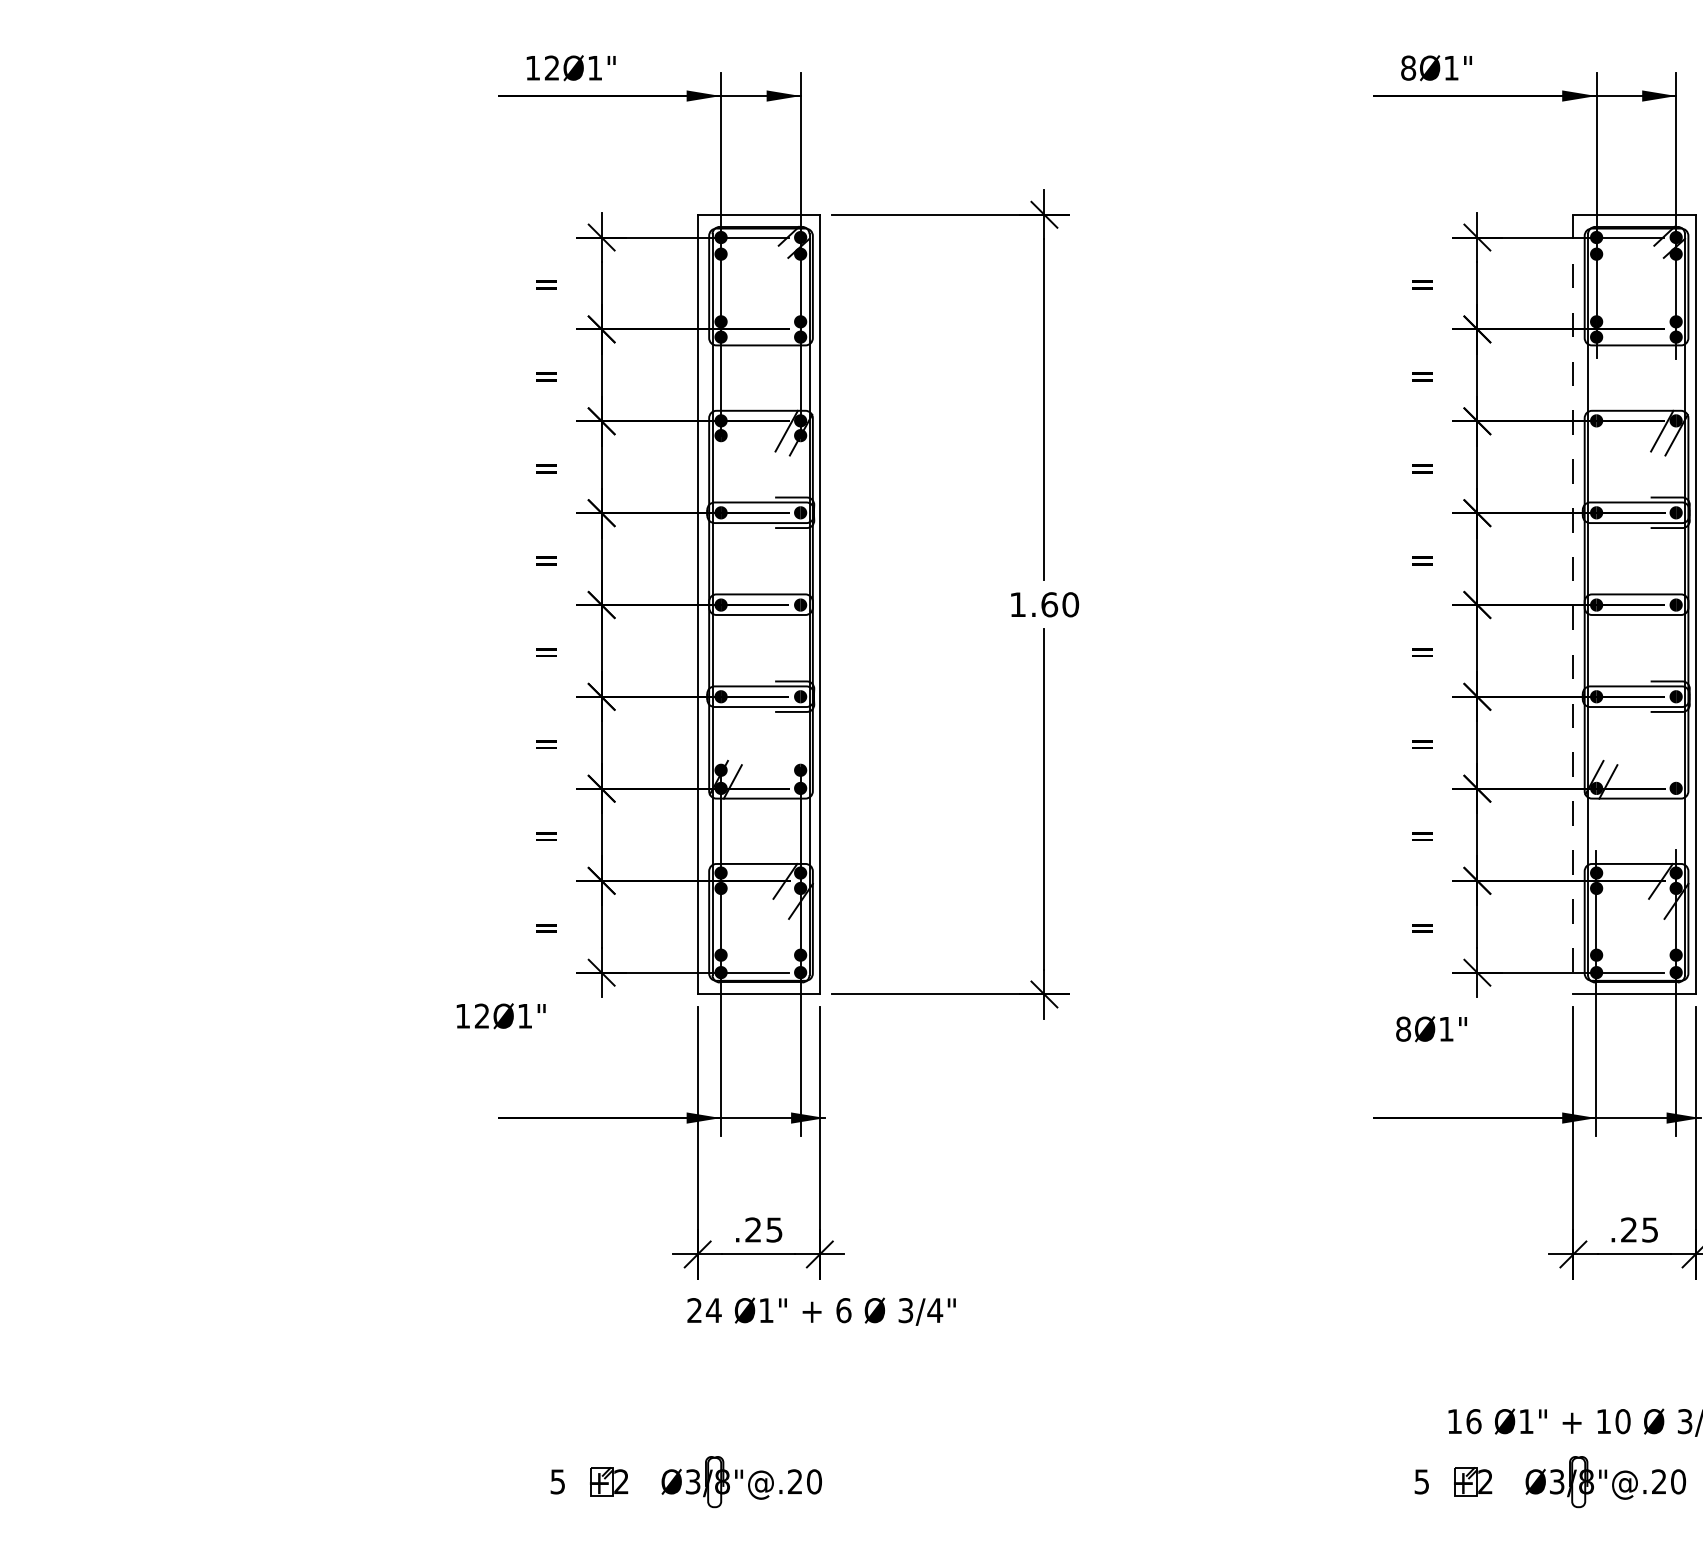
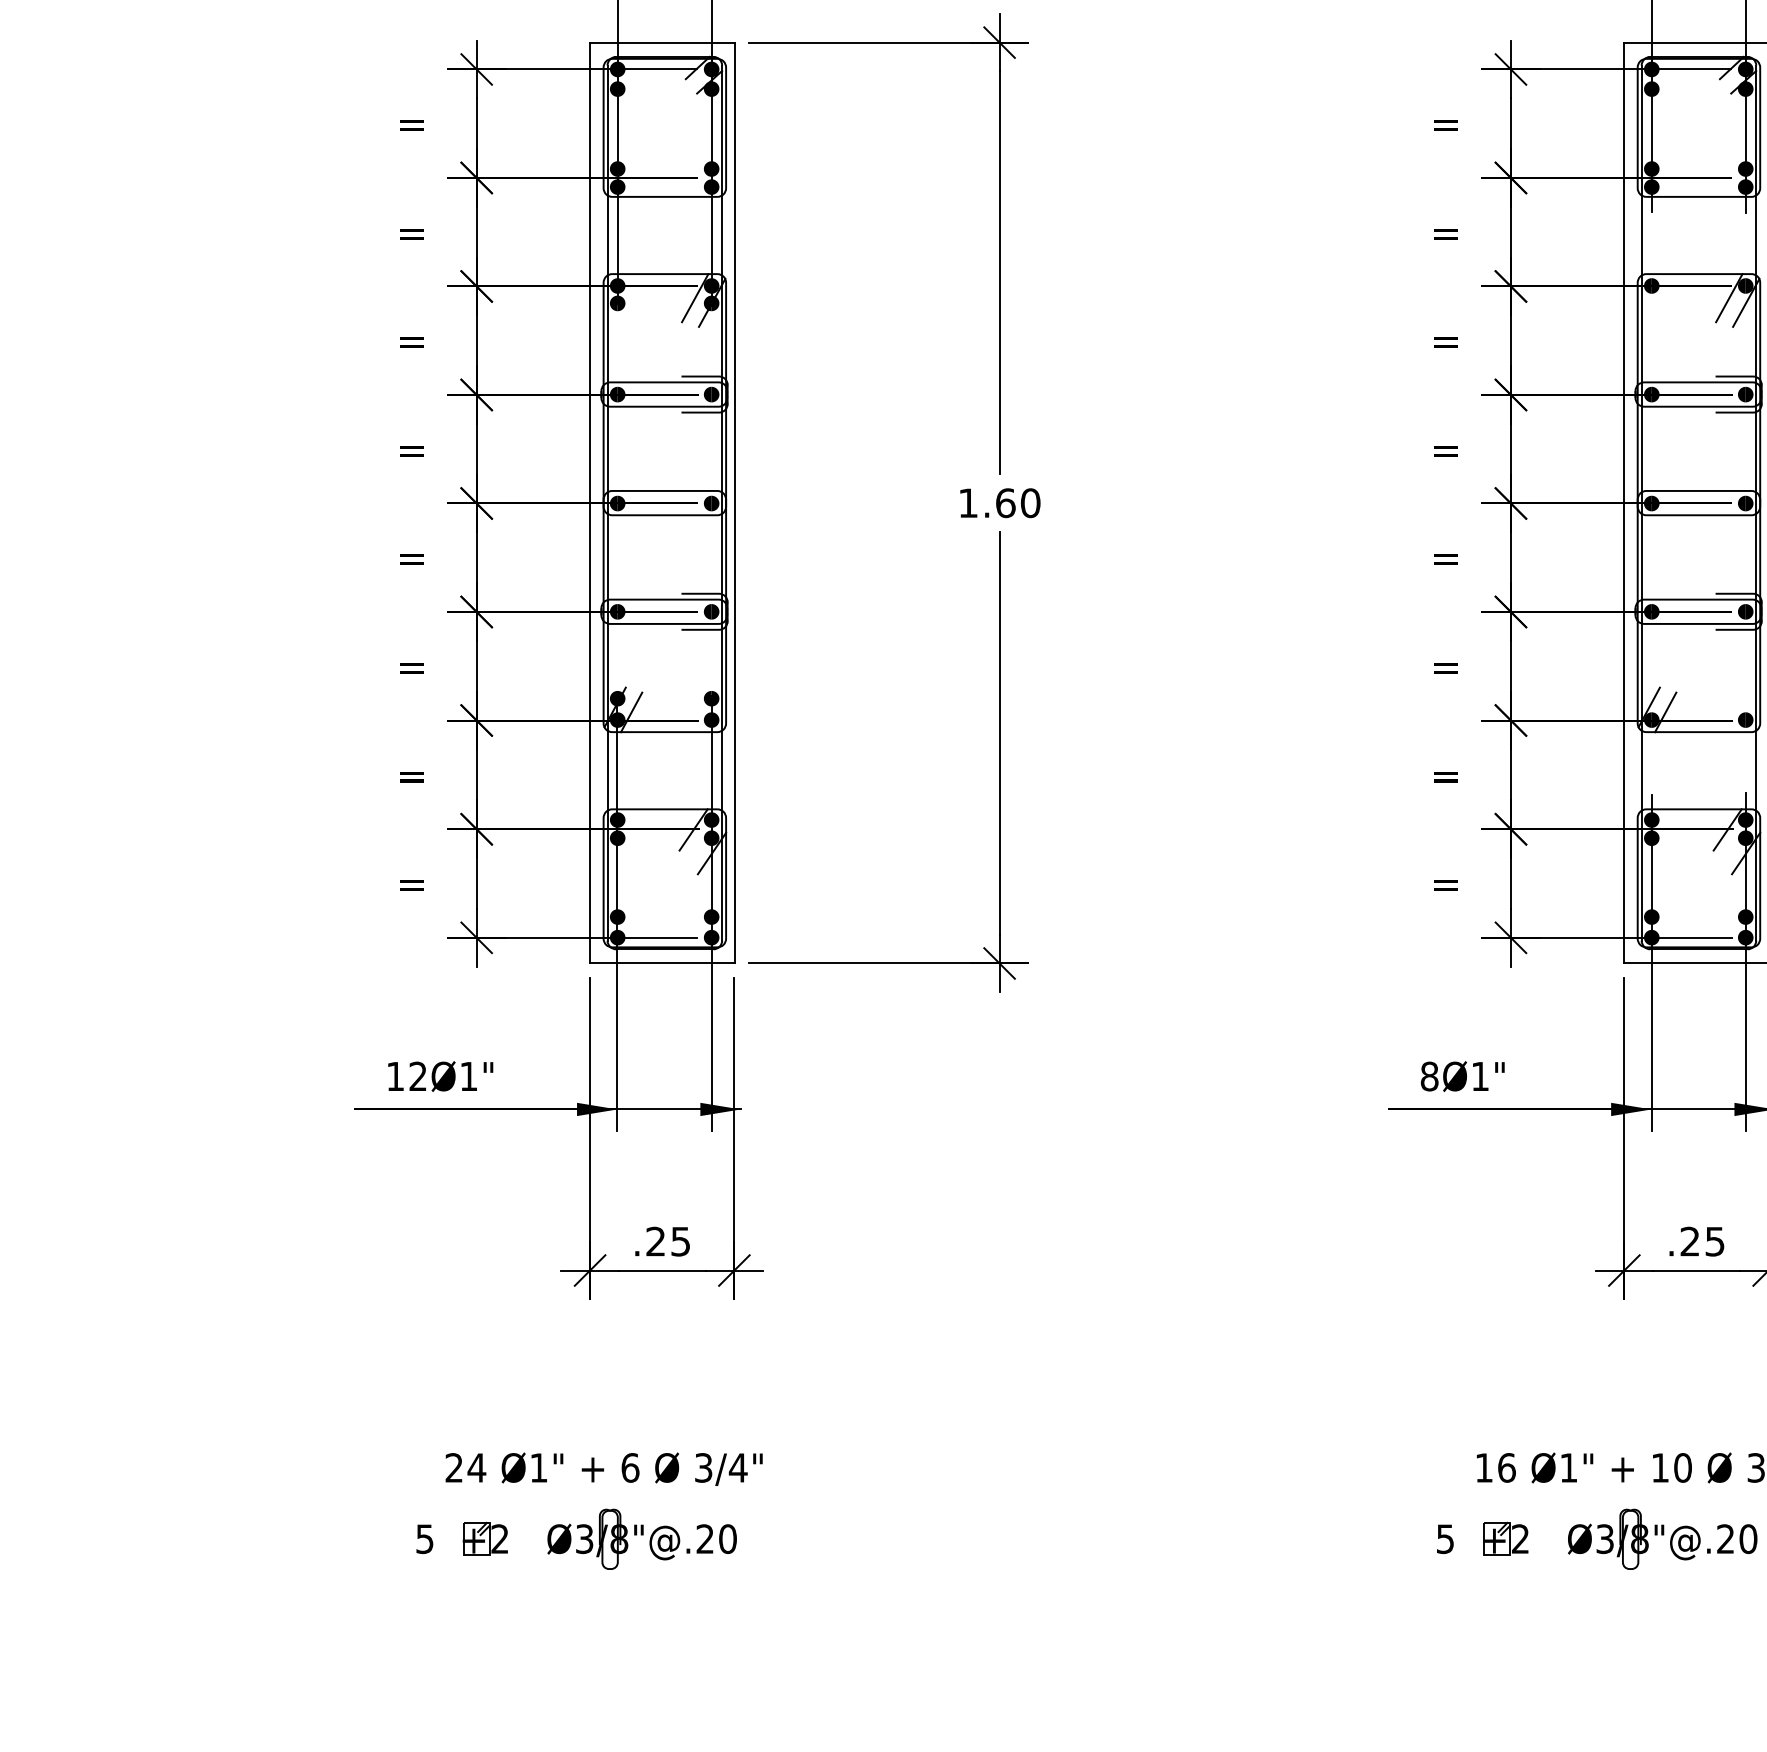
line: (1573, 604) -> (1624, 502), dashed -> solid
text: (500, 1016) -> (439, 1076), moved
text: (1431, 1029) -> (1462, 1076), moved
text: (821, 1311) -> (604, 1469), moved

